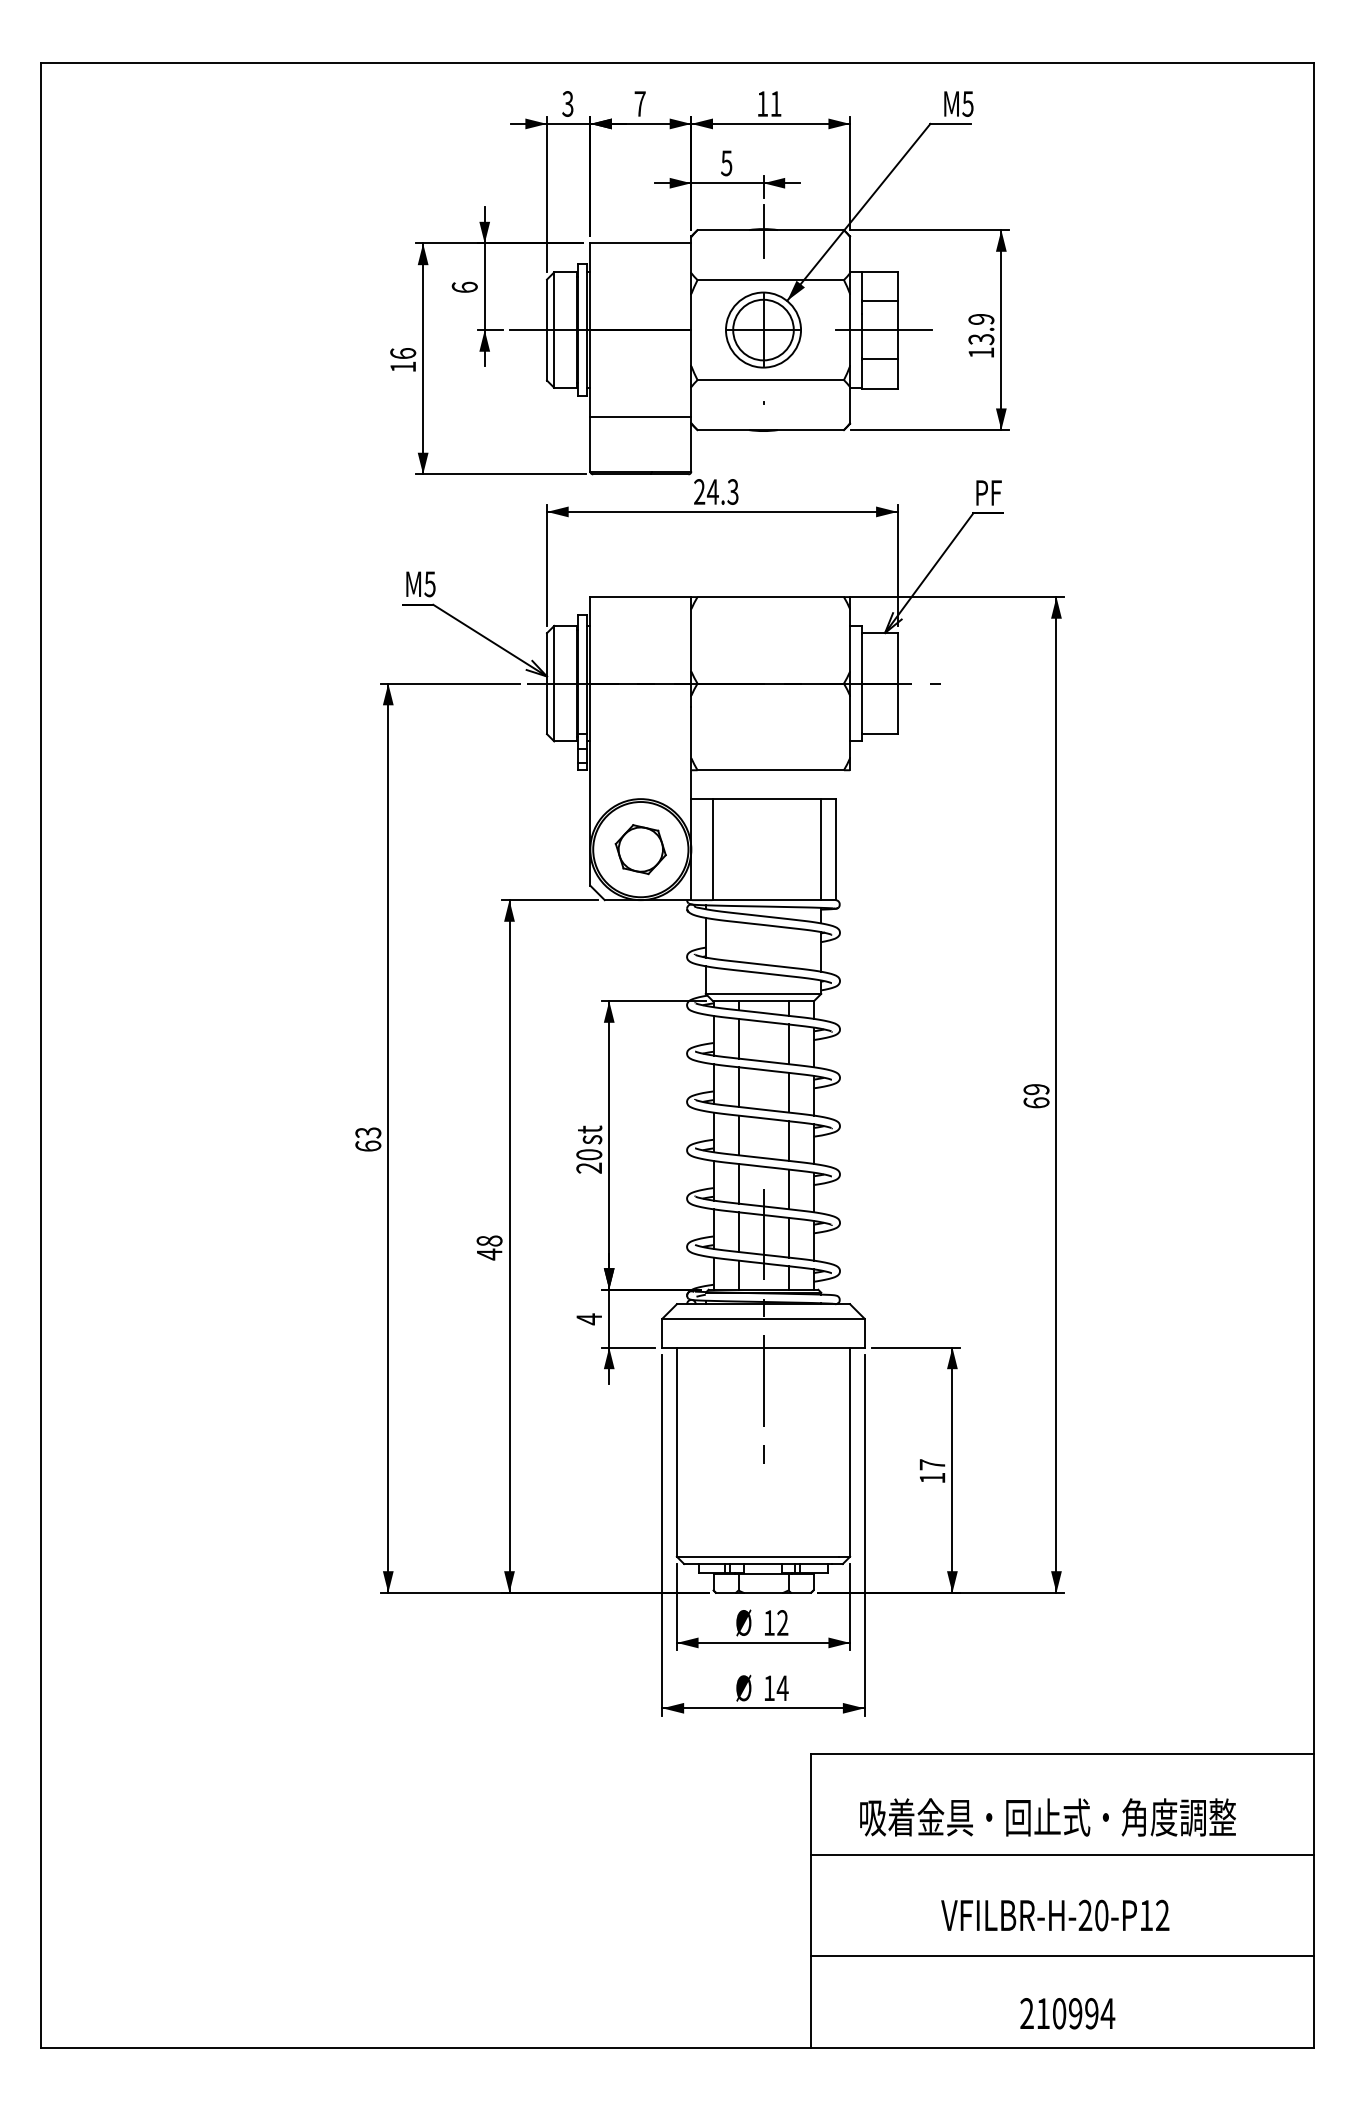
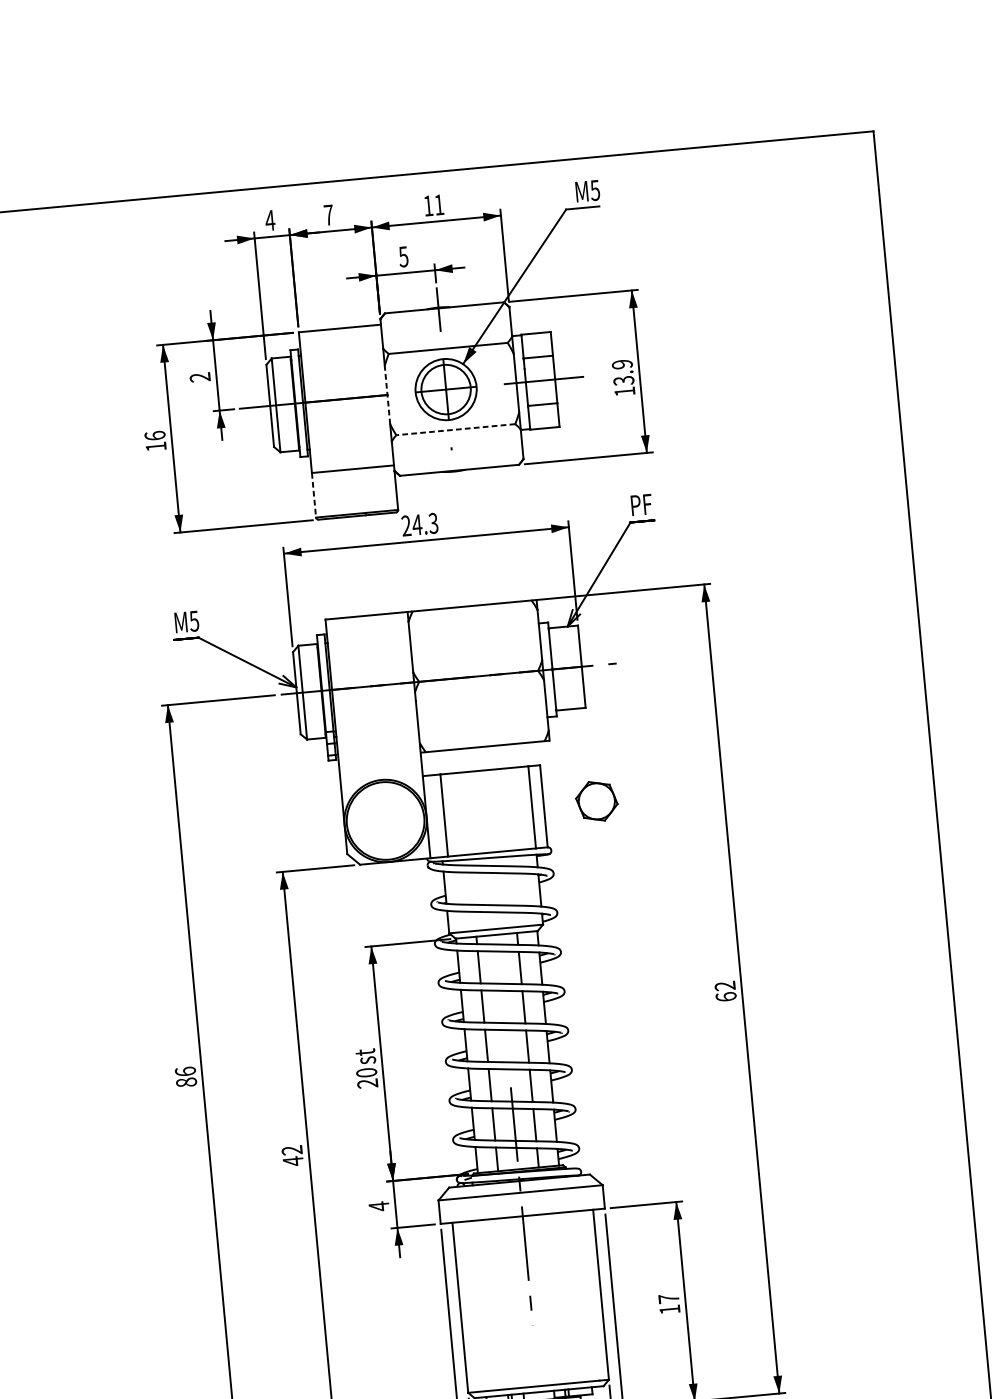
text: (567, 103) -> (269, 220), 3 -> 4
text: (464, 286) -> (199, 376), 6 -> 2
line: (691, 329) -> (387, 394), solid -> dashed
line: (770, 380) -> (455, 430), solid -> dashed
line: (590, 444) -> (314, 495), solid -> dashed
part: (640, 849) -> (596, 801), moved
text: (1036, 1089) -> (725, 986), 69 -> 62
text: (368, 1139) -> (186, 1077), 63 -> 86
text: (489, 1240) -> (292, 1149), 48 -> 42

